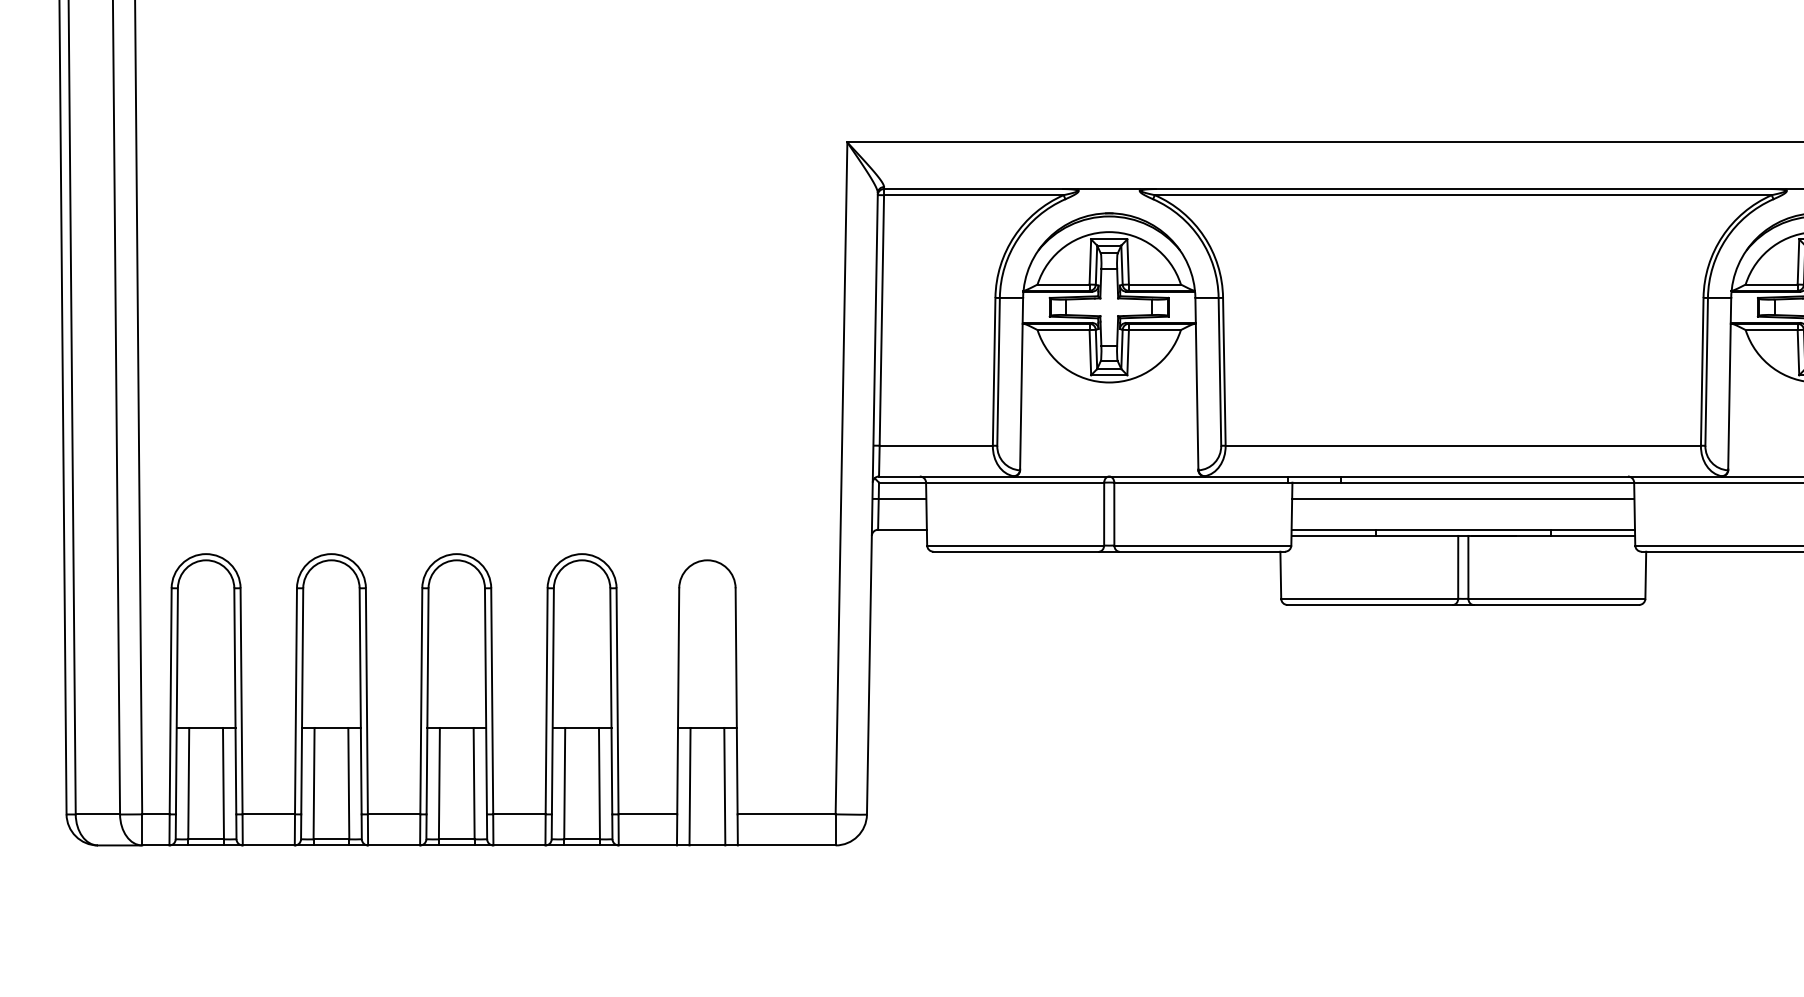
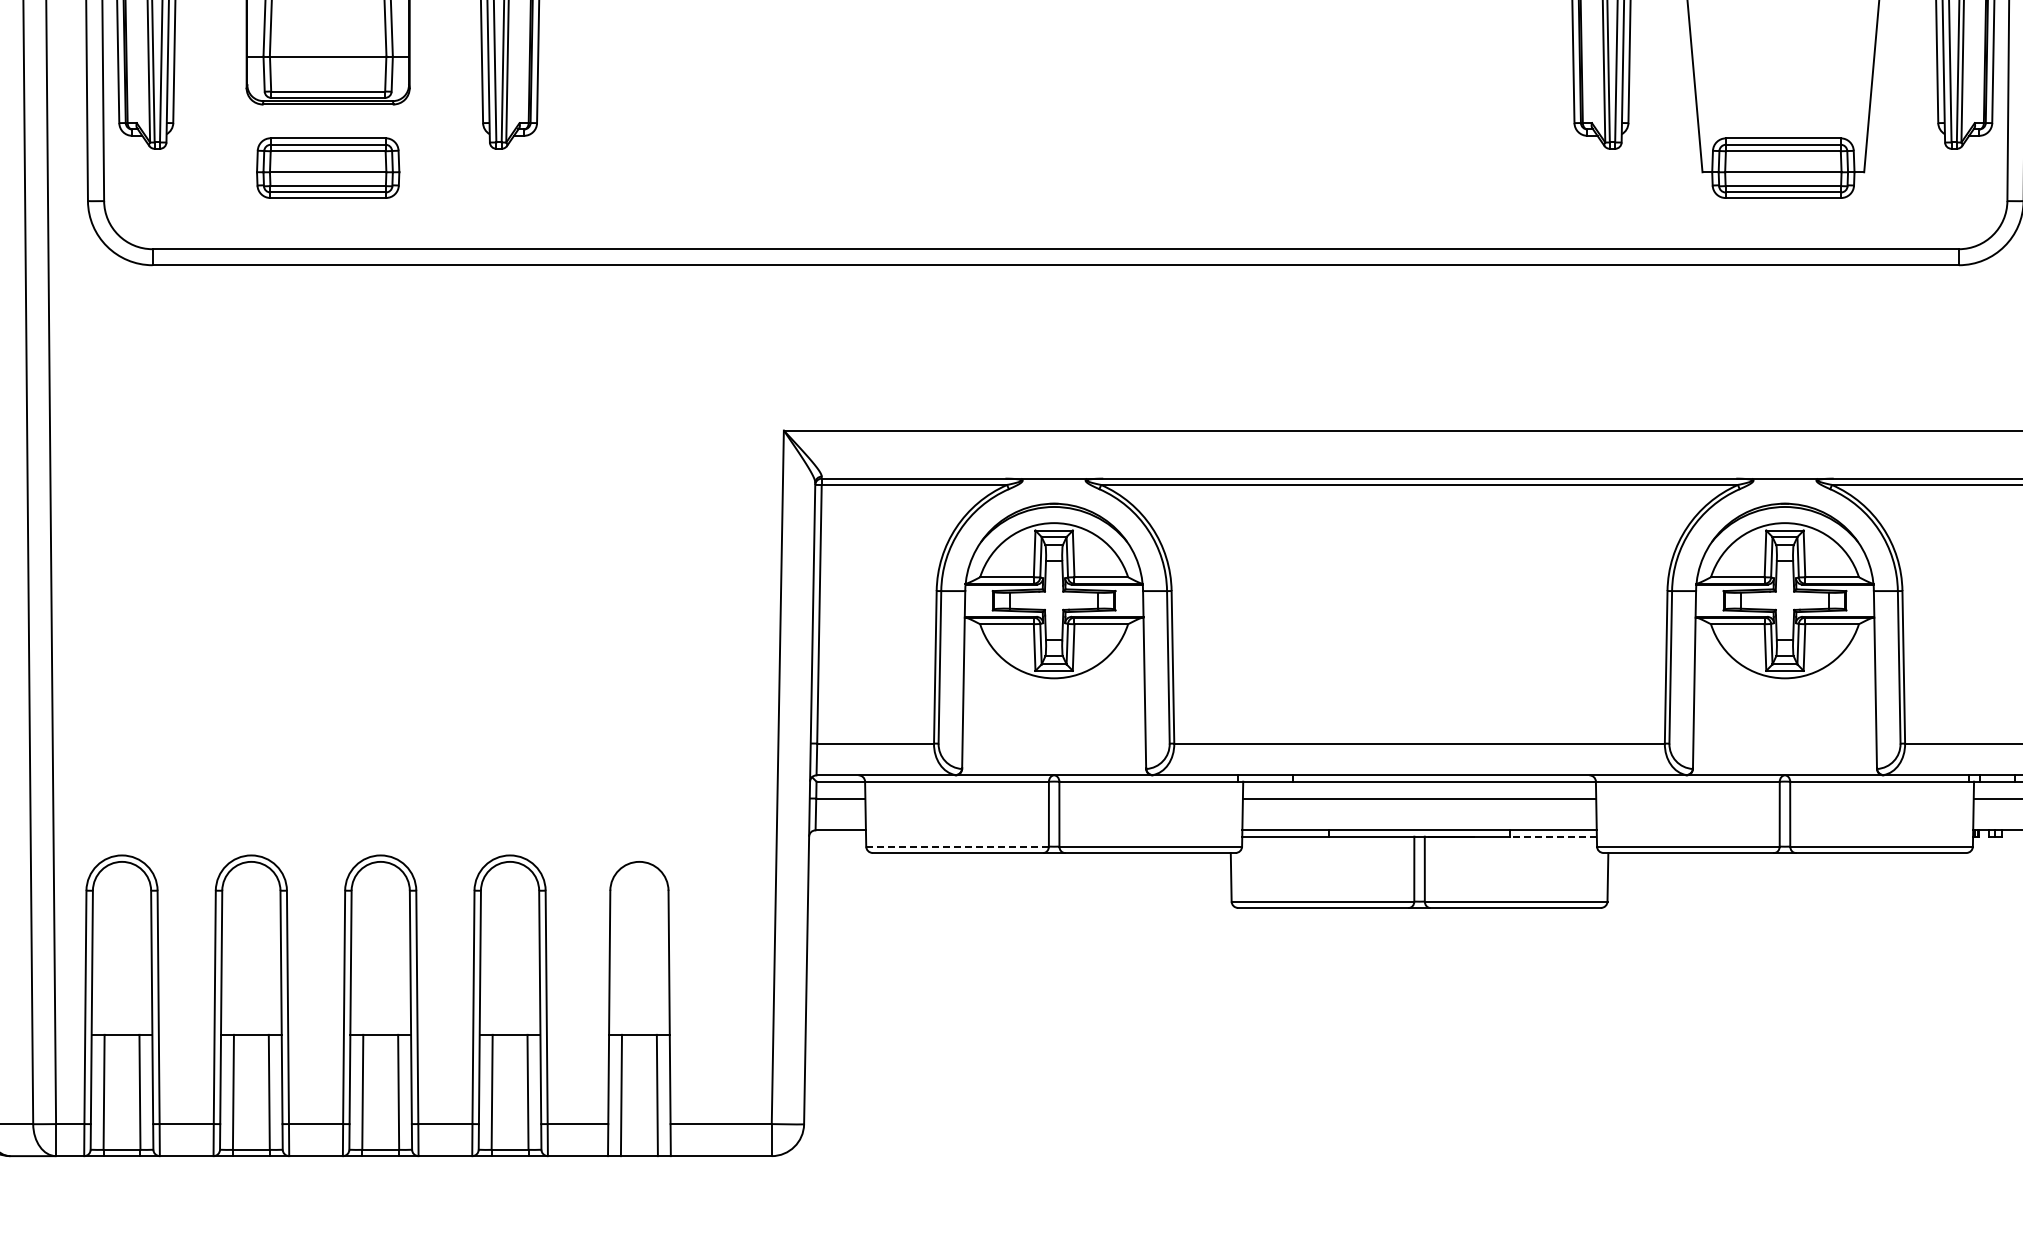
line: (1592, 535) -> (1552, 836), solid -> dashed
line: (1015, 545) -> (957, 846), solid -> dashed

